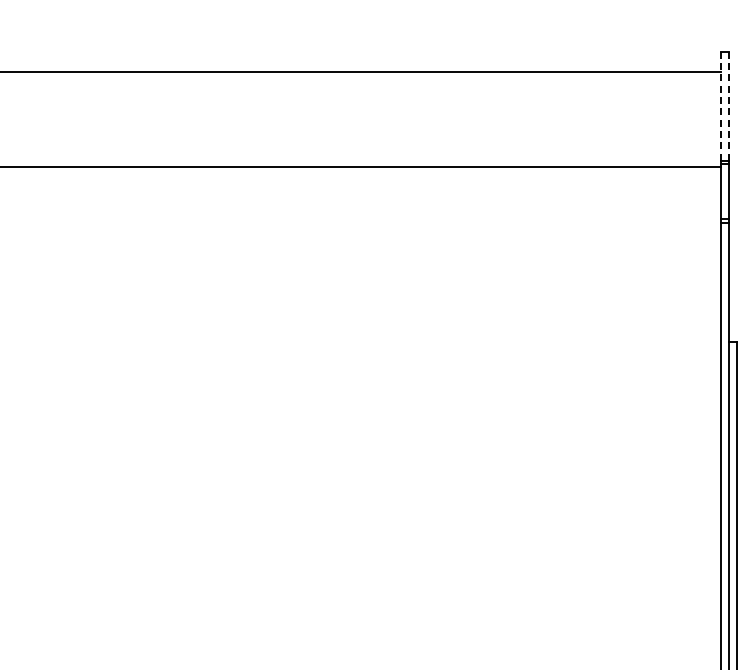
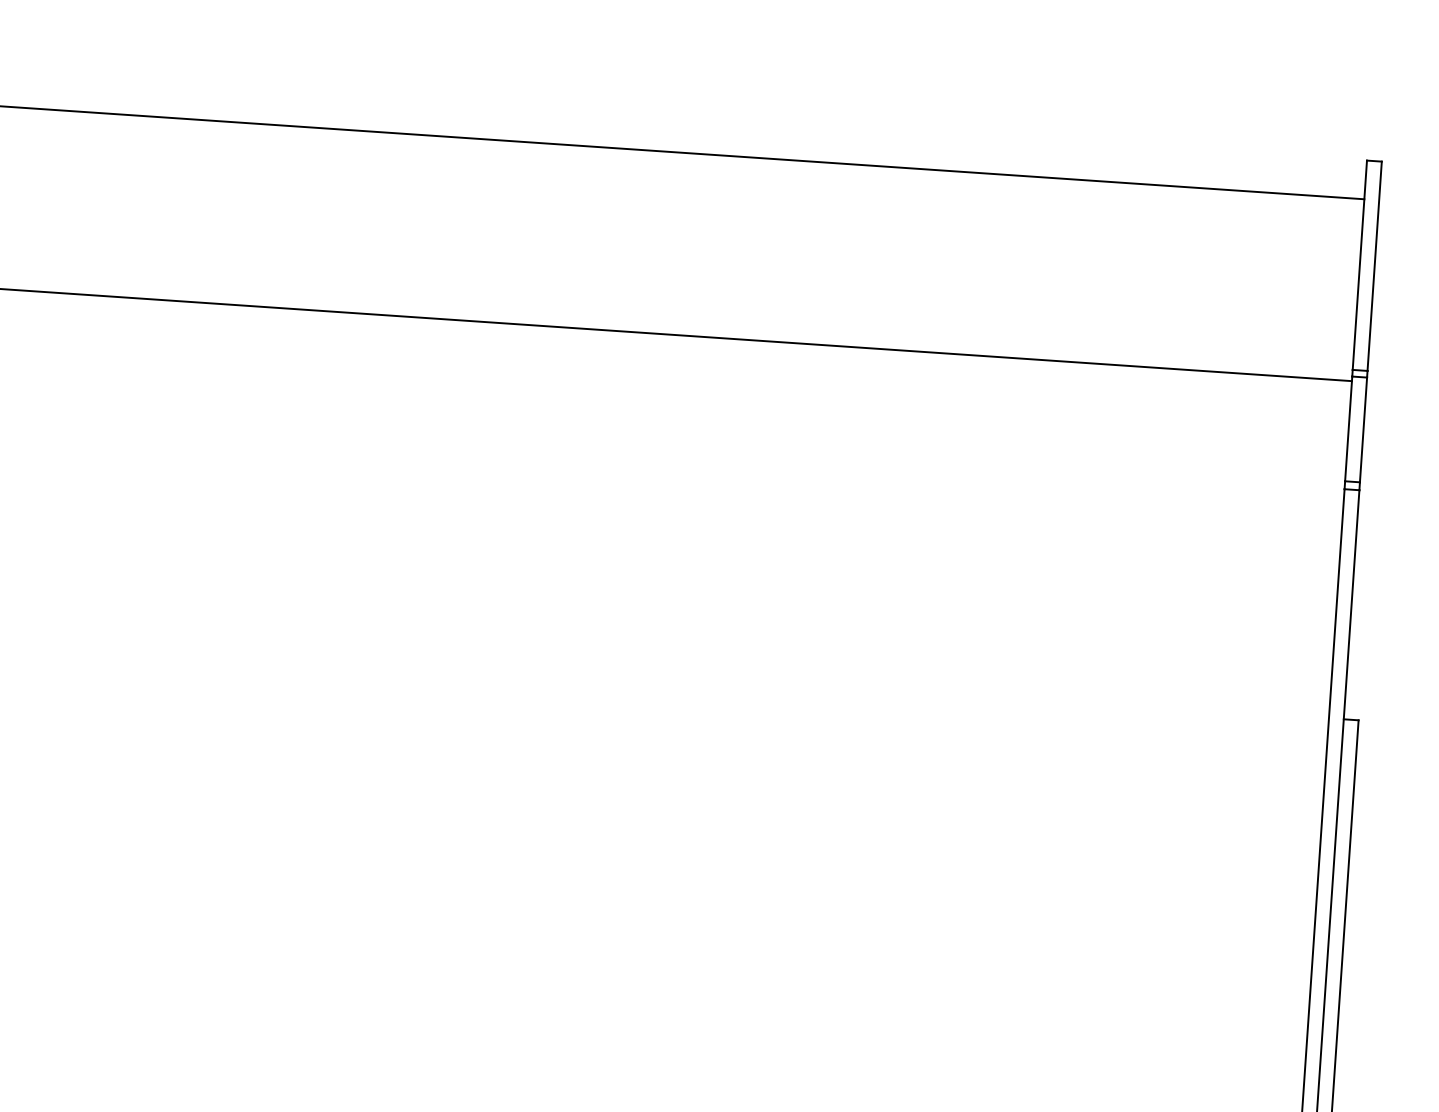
line: (721, 106) -> (1360, 265), dashed -> solid
line: (728, 106) -> (1373, 266), dashed -> solid

